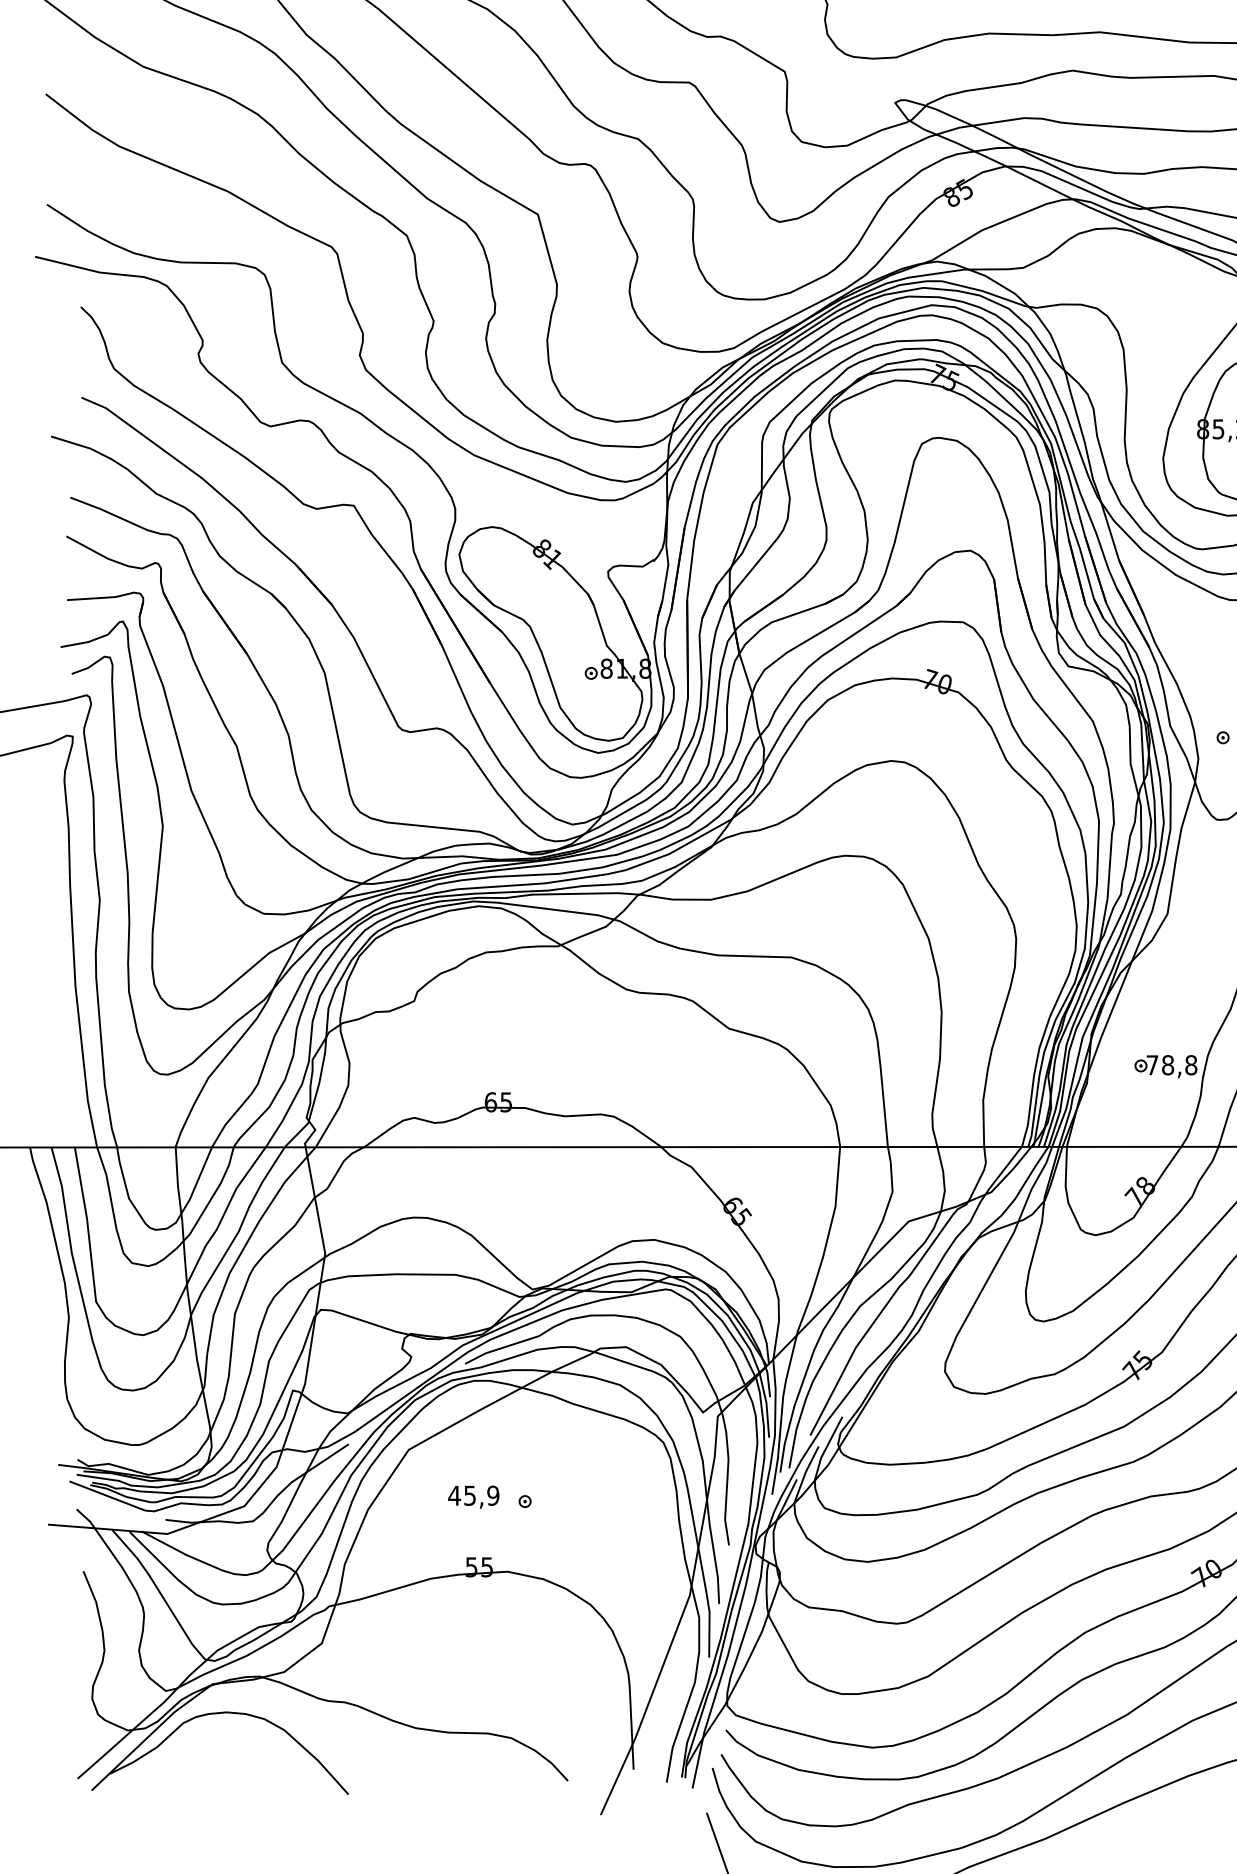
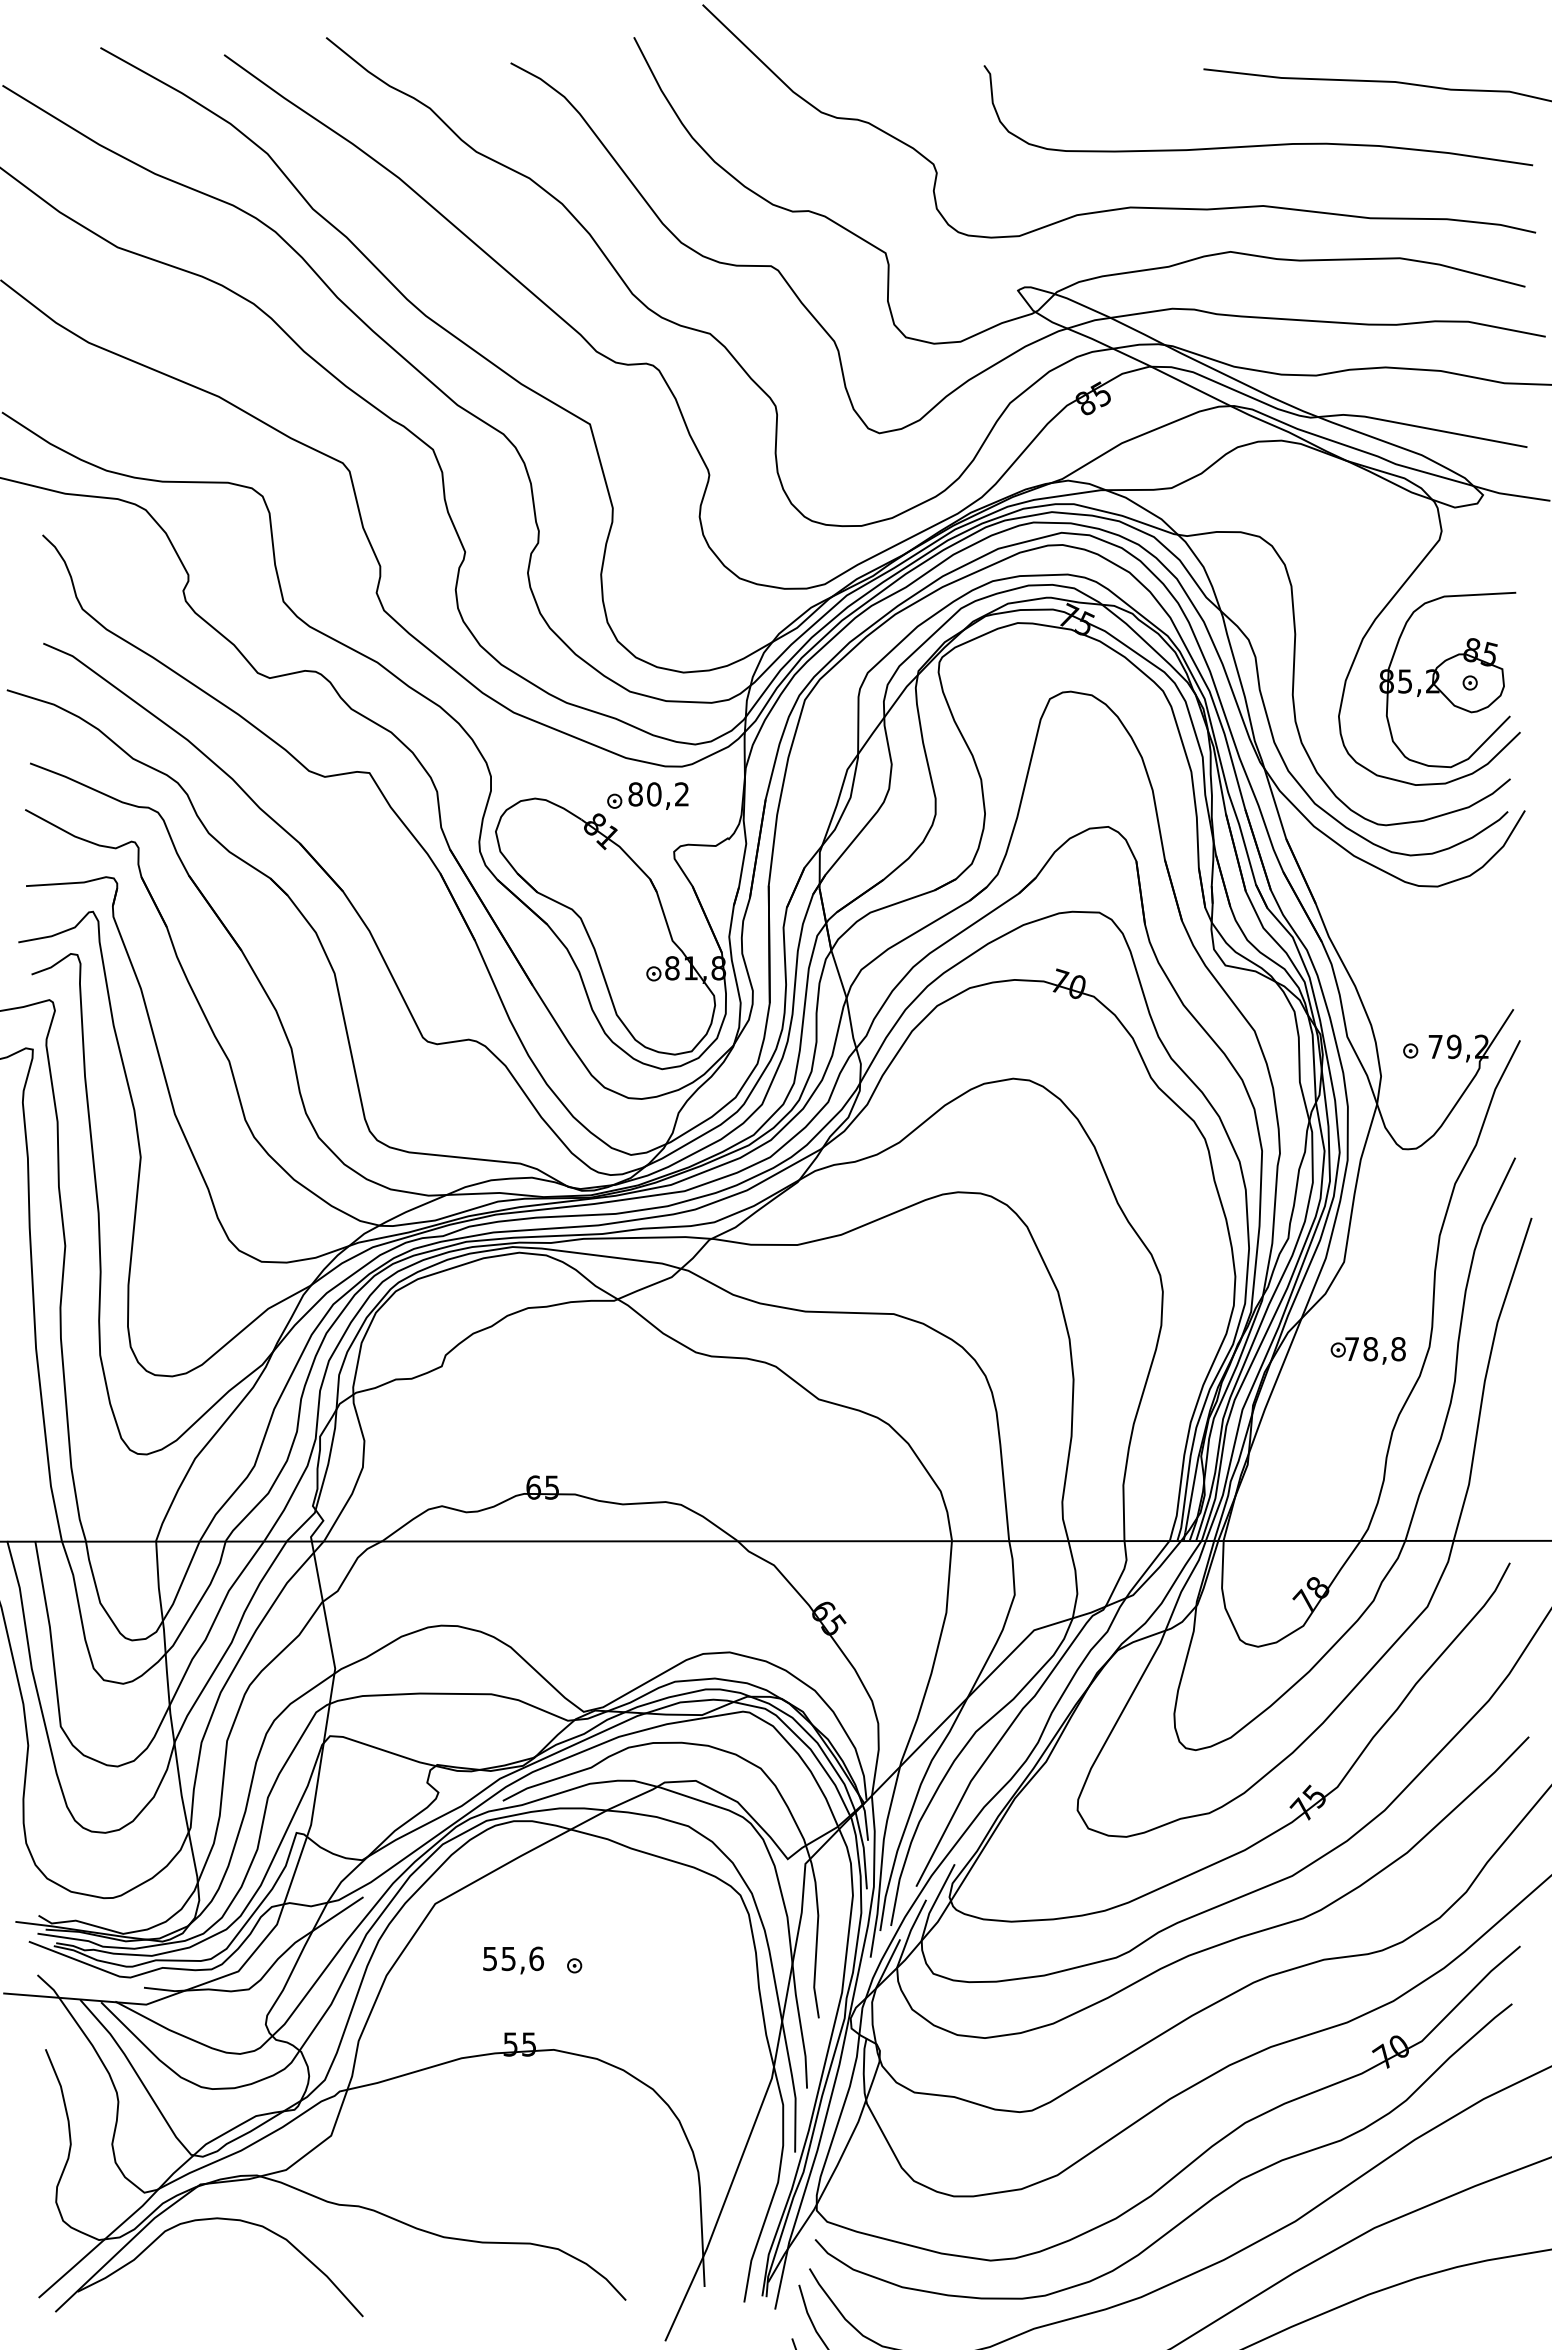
part: (585, 524) -> (647, 795), added
part: (1165, 1066) -> (1367, 1350), moved
text: (474, 1495) -> (513, 1958), 45,9 -> 55,6

